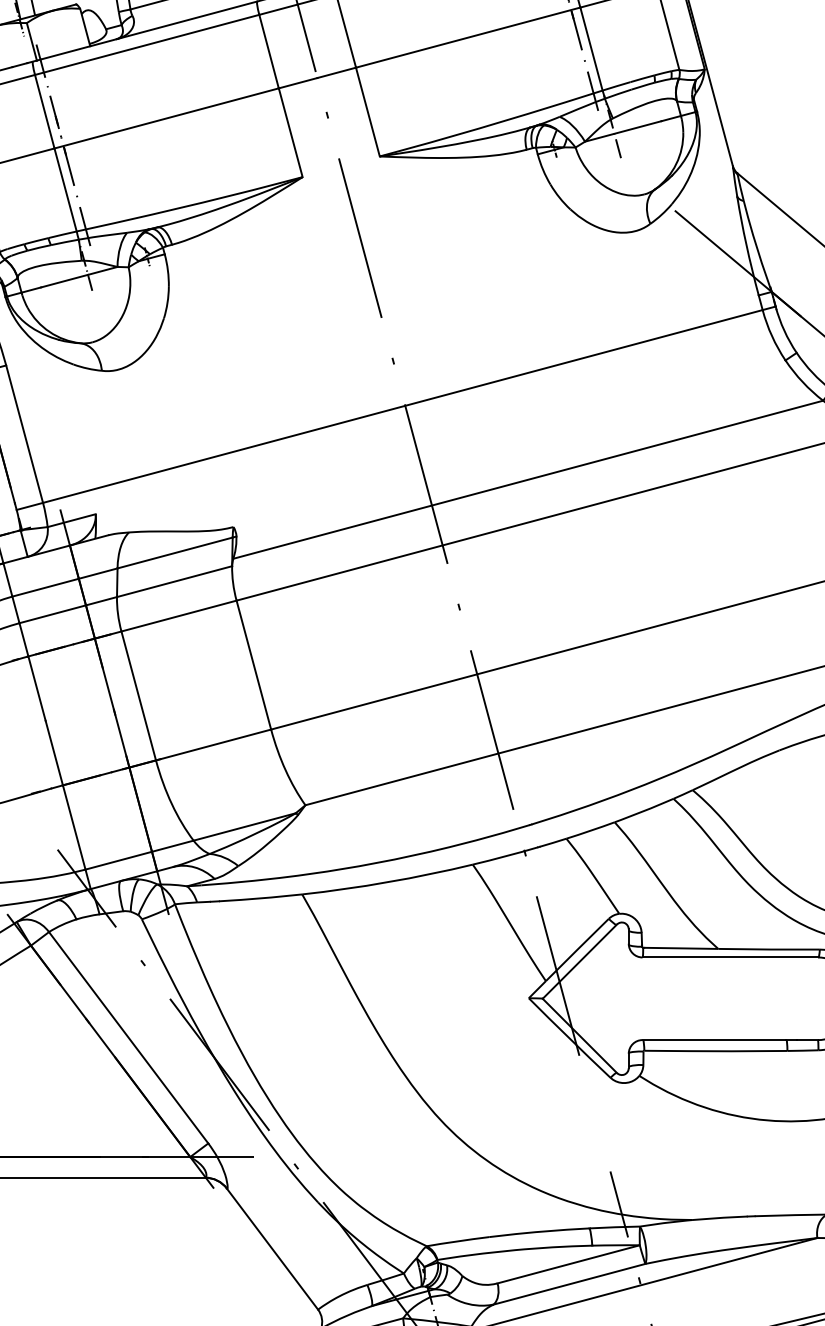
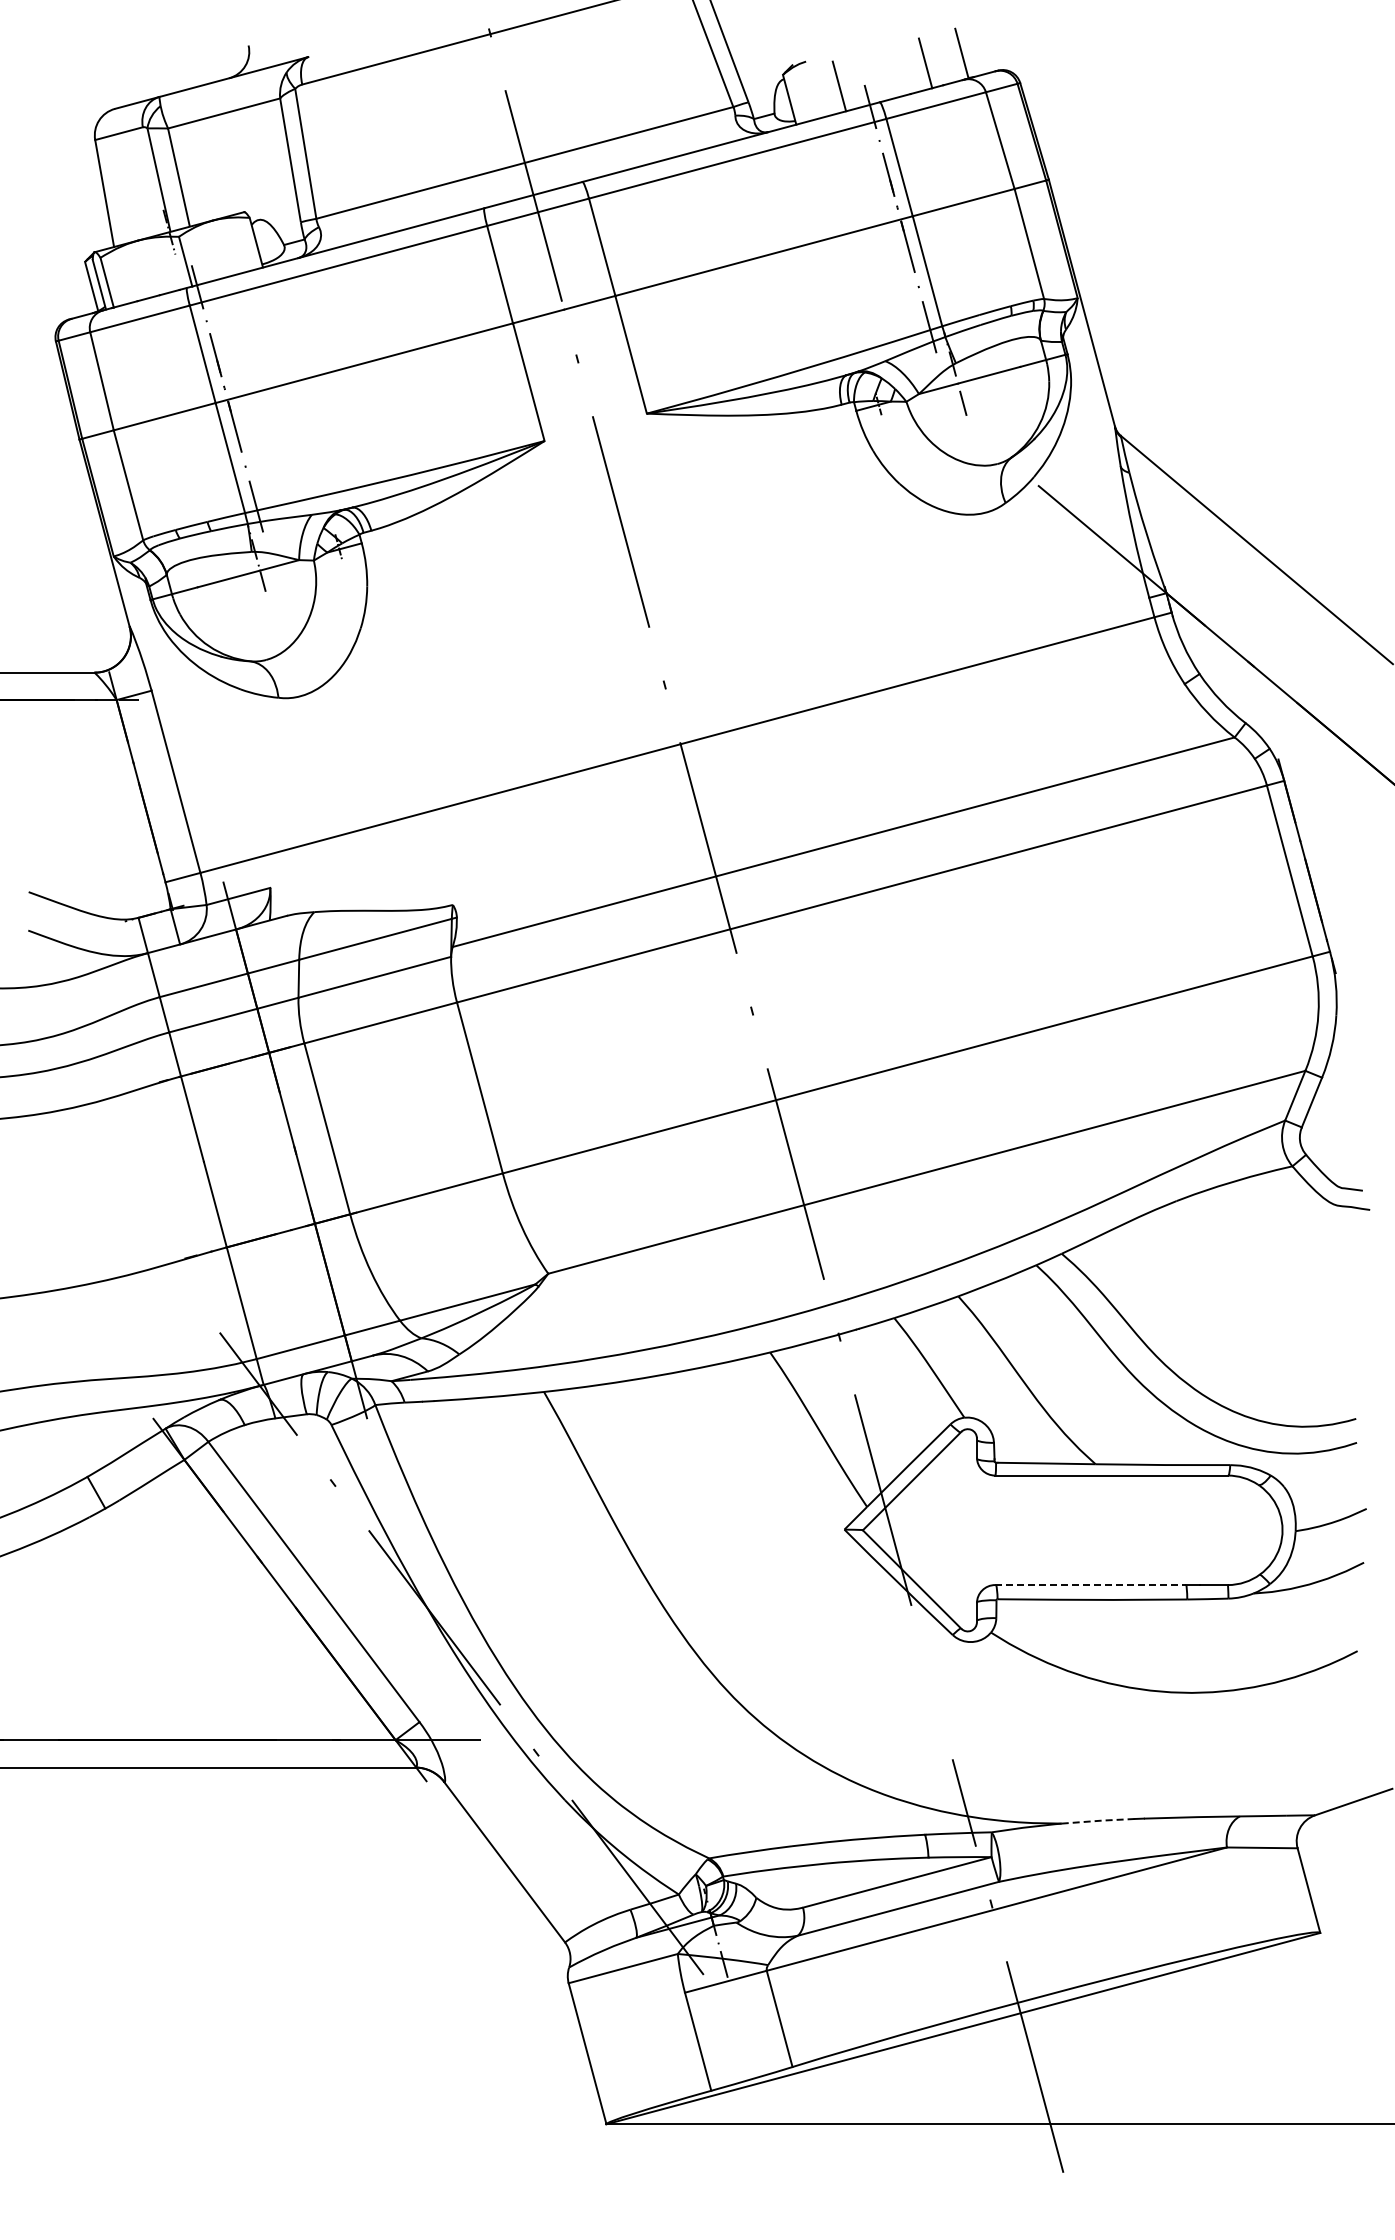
line: (715, 1040) -> (1091, 1585), solid -> dashed
line: (721, 1217) -> (1099, 1820), solid -> dashed

